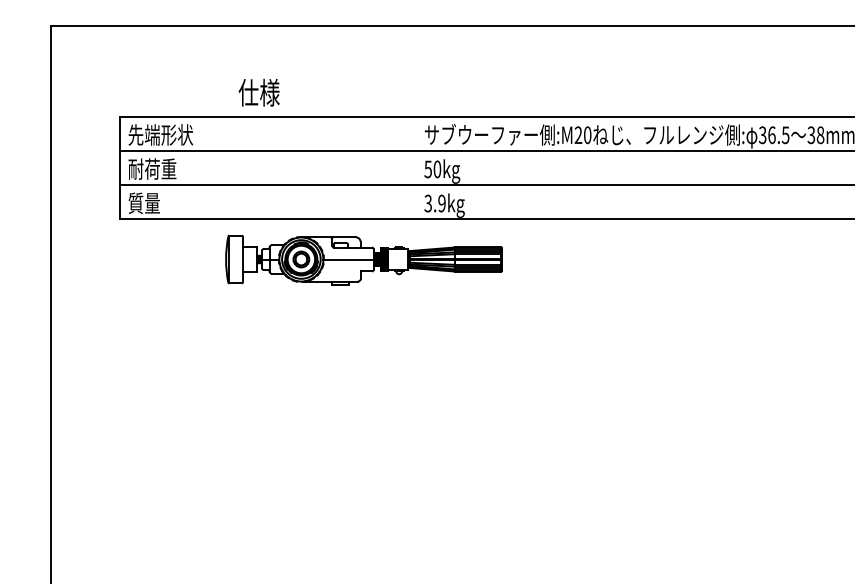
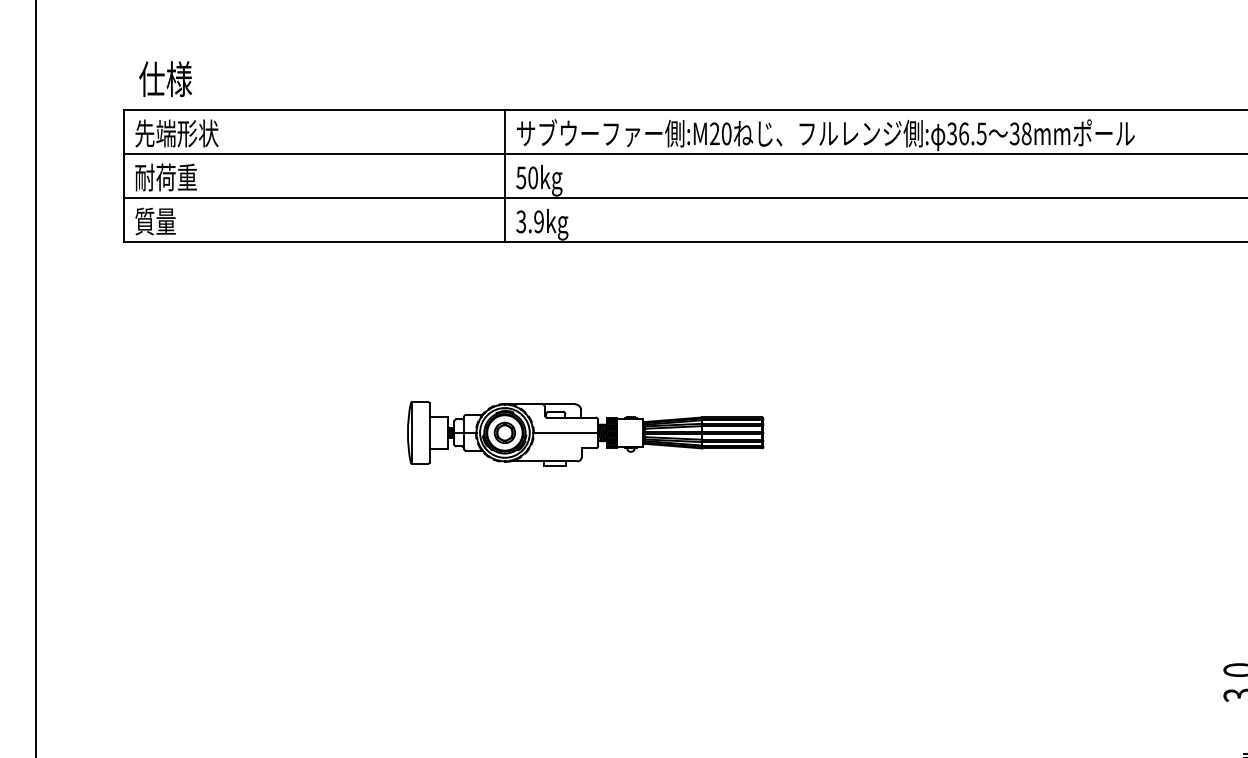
text: (259, 93) -> (165, 79), moved
line: (415, 168) -> (504, 176), added
part: (363, 259) -> (585, 433), moved

